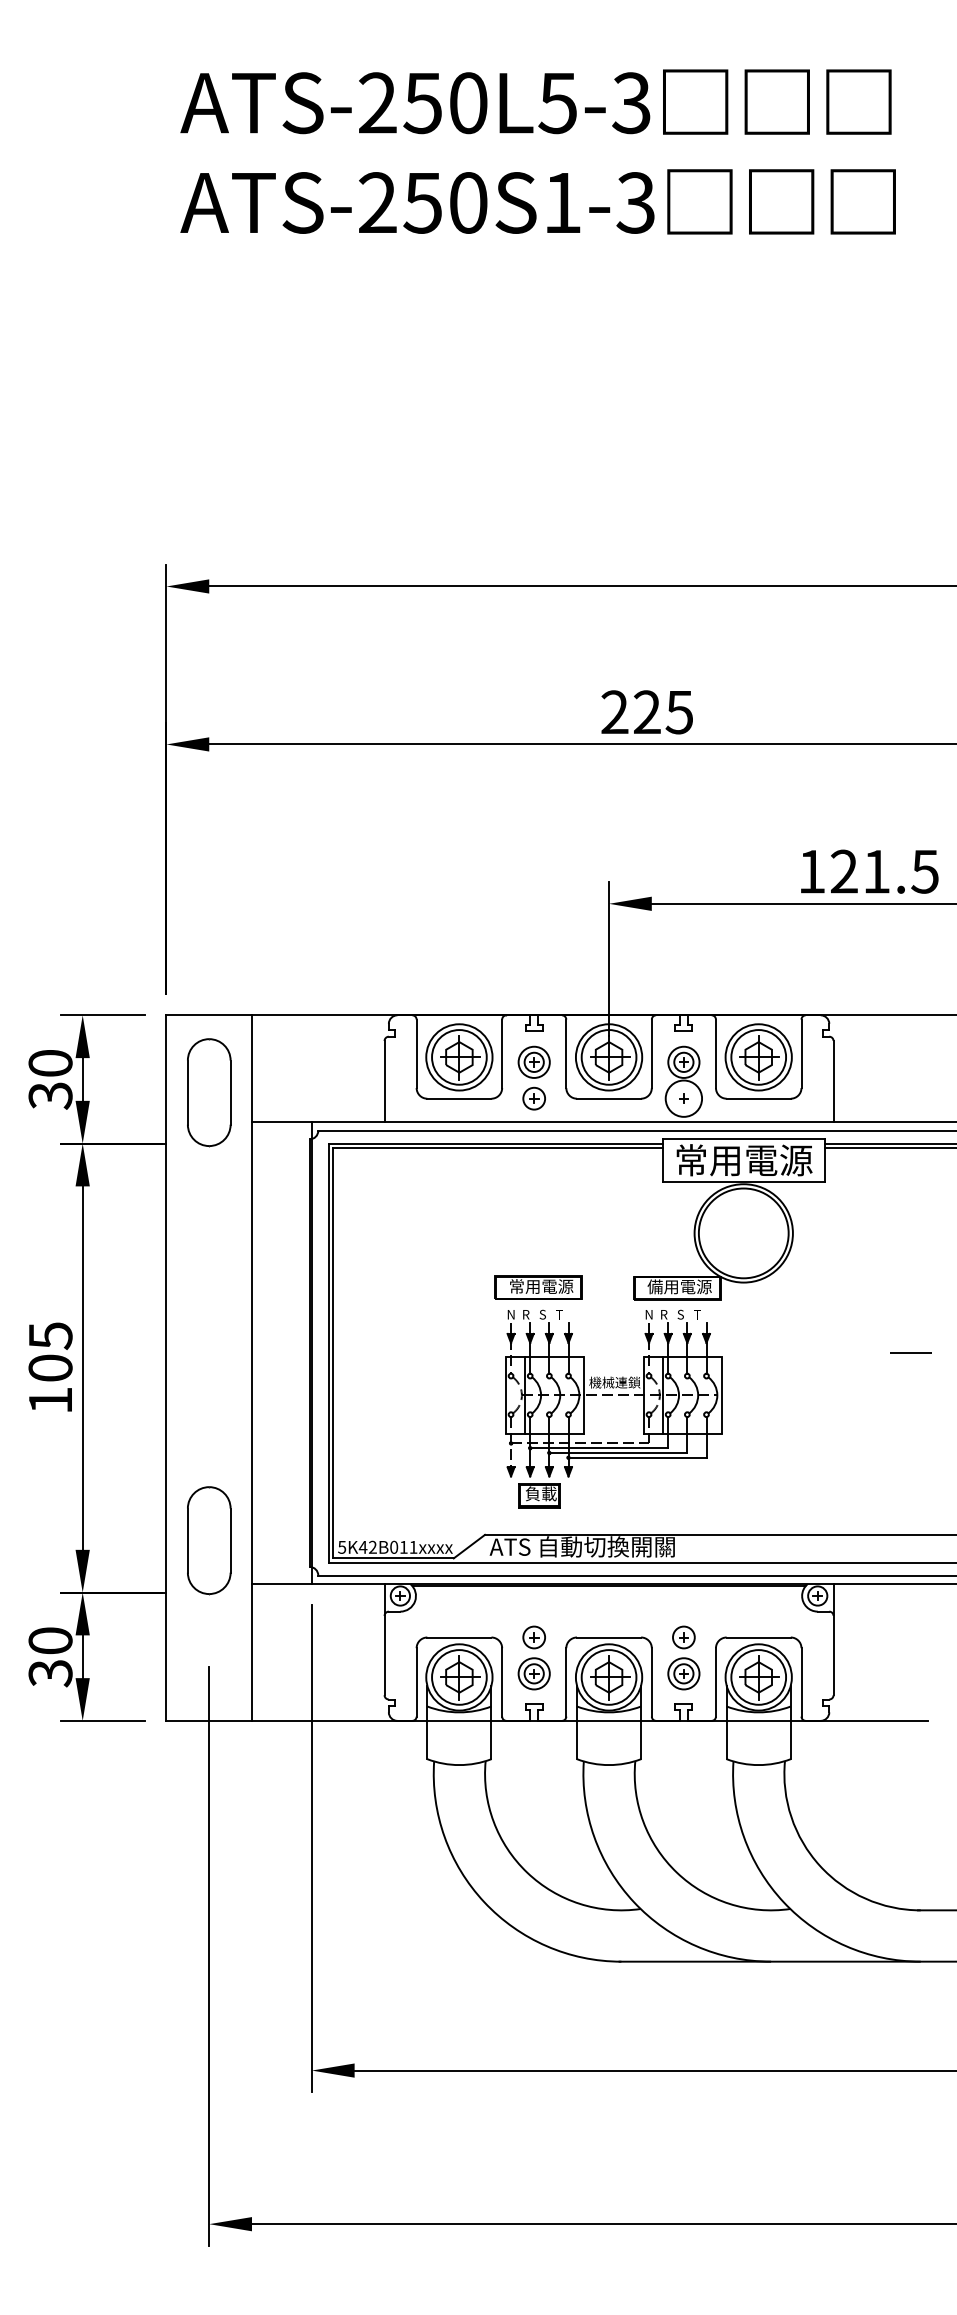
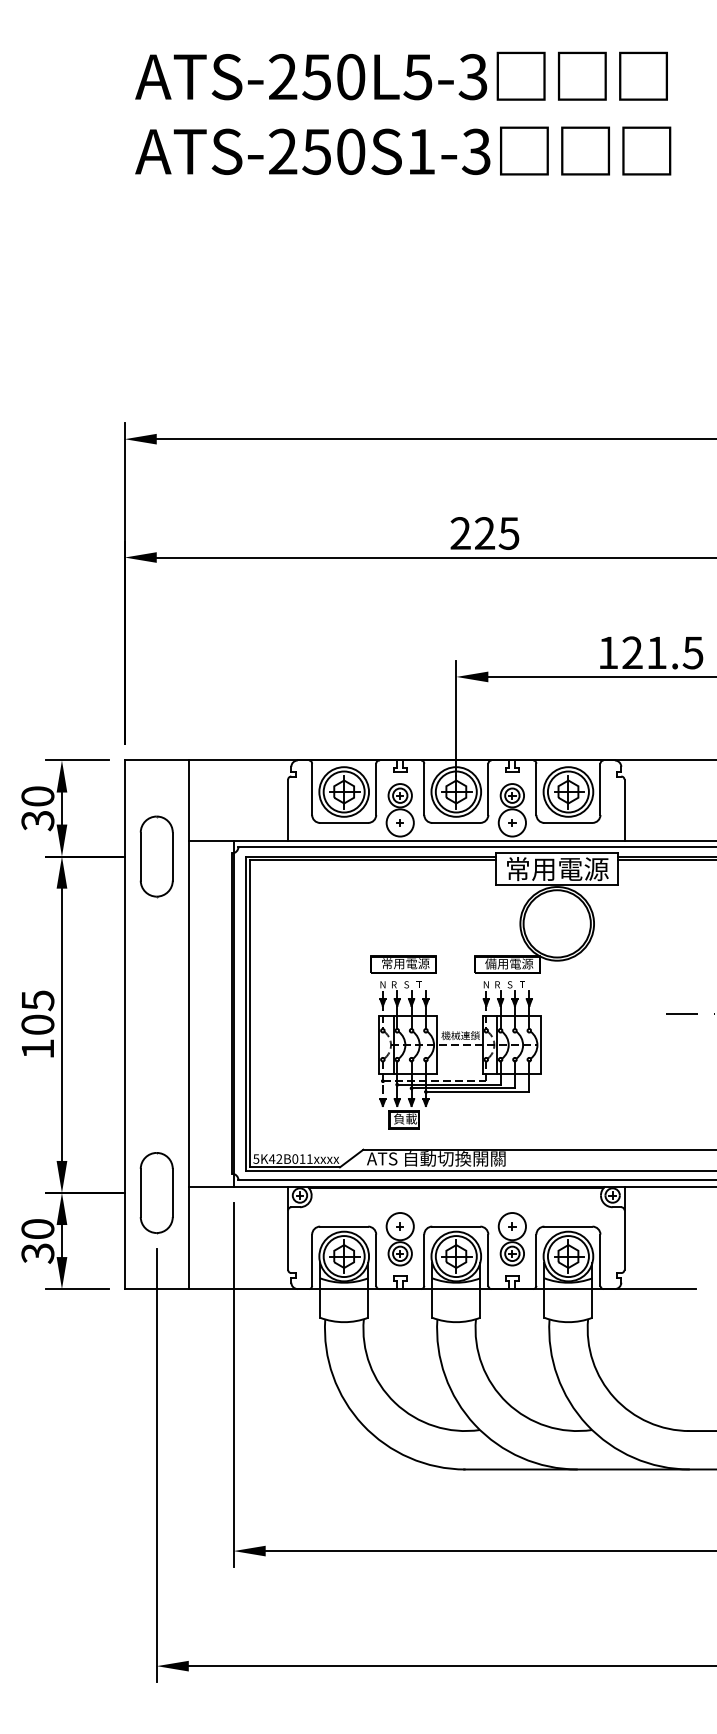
part: (209, 1092) -> (156, 856), moved
circle: (534, 1098) -> (400, 822), size x1.67
part: (209, 1540) -> (156, 1192), moved
circle: (534, 1637) -> (400, 1226), size x1.67
circle: (683, 1637) -> (512, 1226), size x1.67

